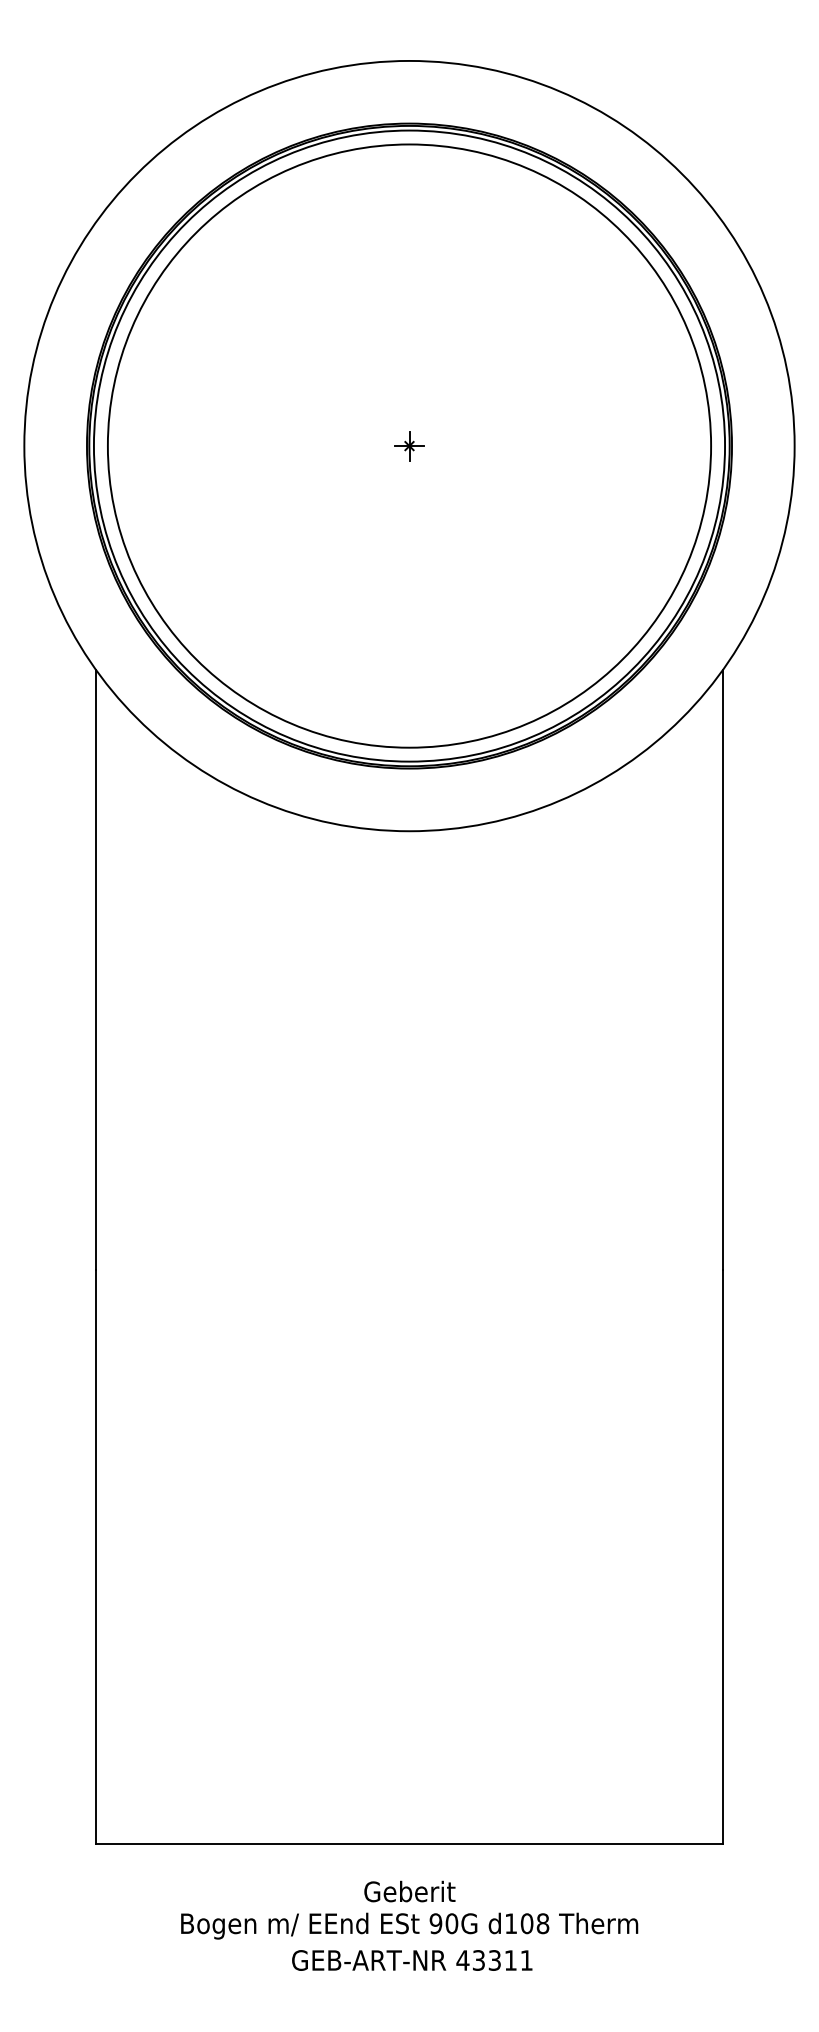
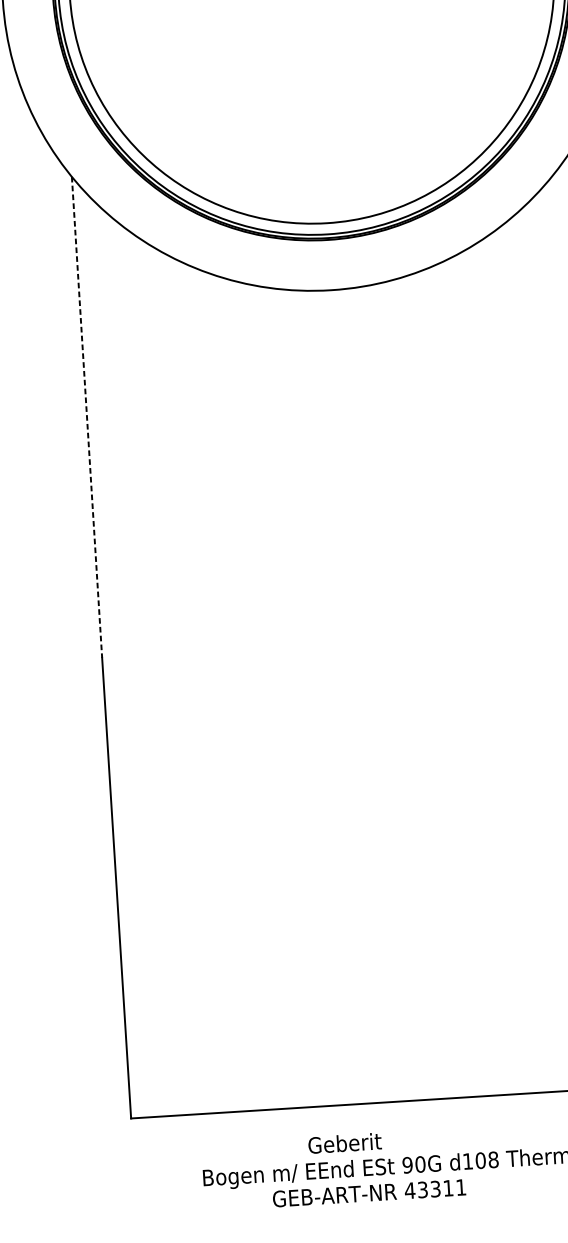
line: (96, 969) -> (87, 416), solid -> dashed
text: (409, 1891) -> (344, 1143), moved
text: (412, 1960) -> (369, 1193), moved

